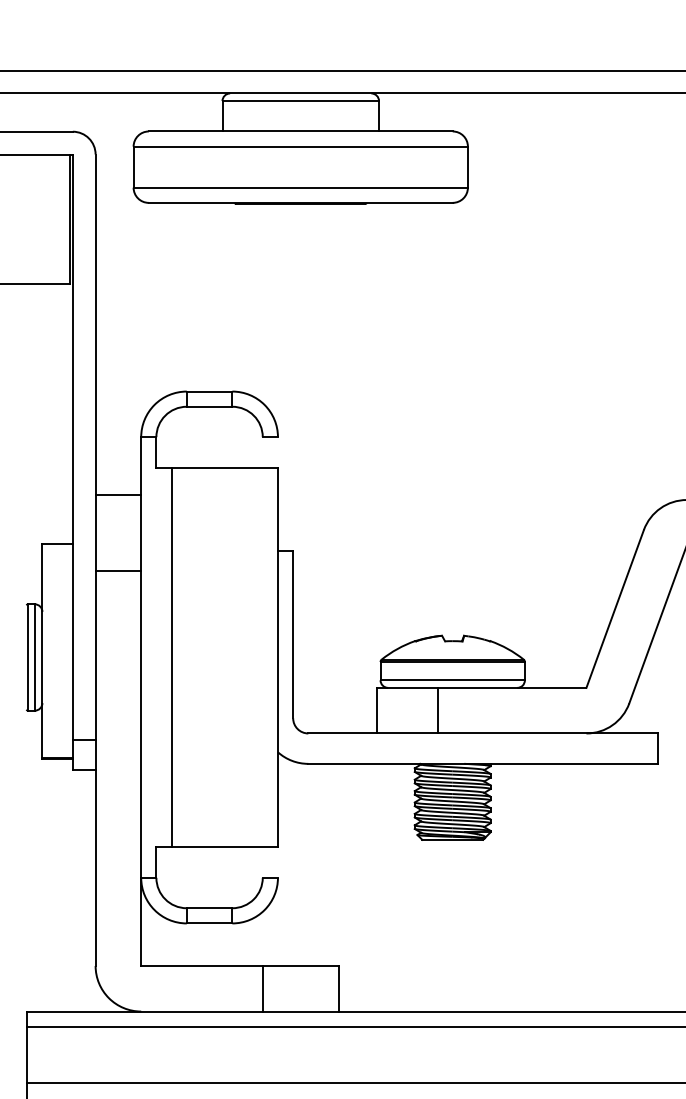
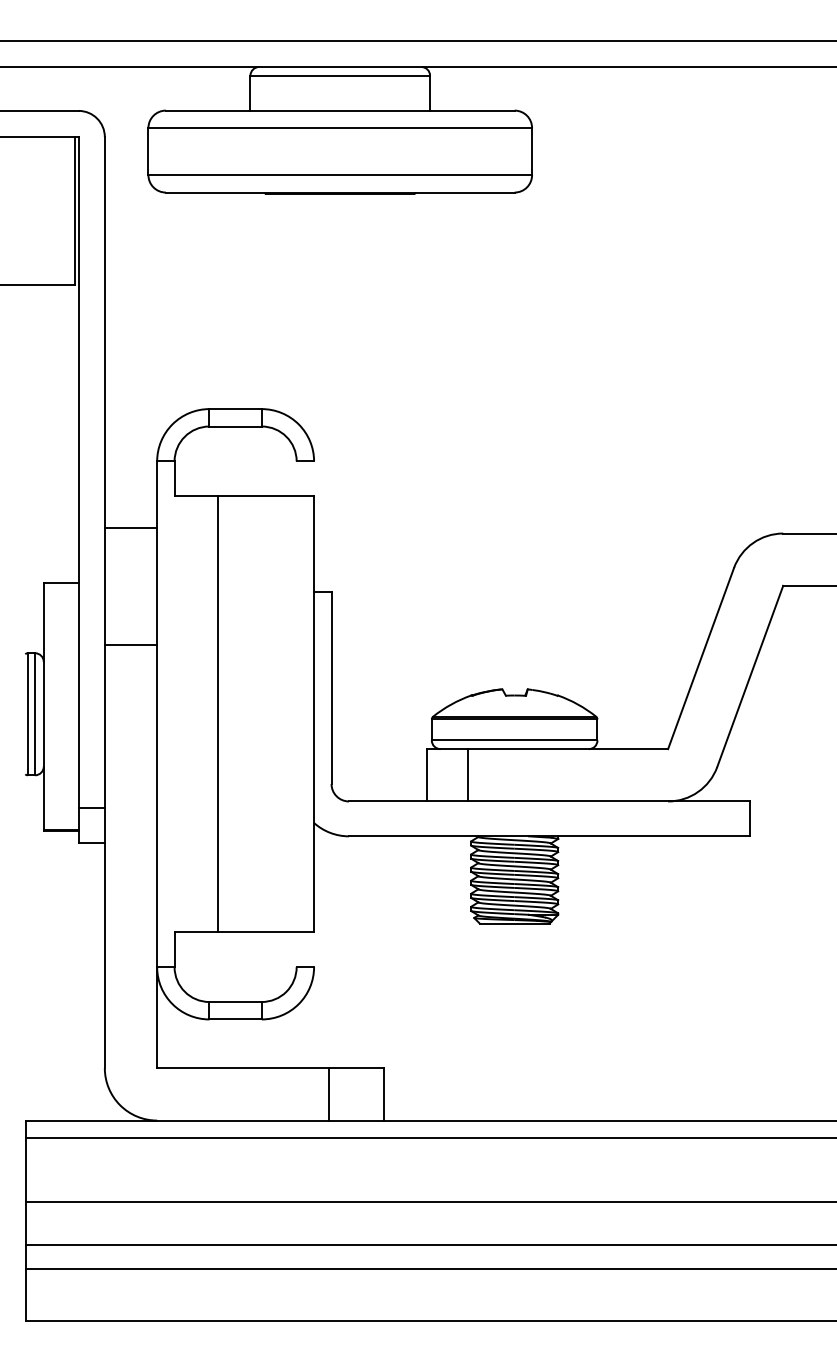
line: (117, 570) -> (130, 644), moved
line: (172, 657) -> (218, 714), moved
line: (437, 710) -> (468, 775), moved
line: (262, 988) -> (328, 1094), moved

